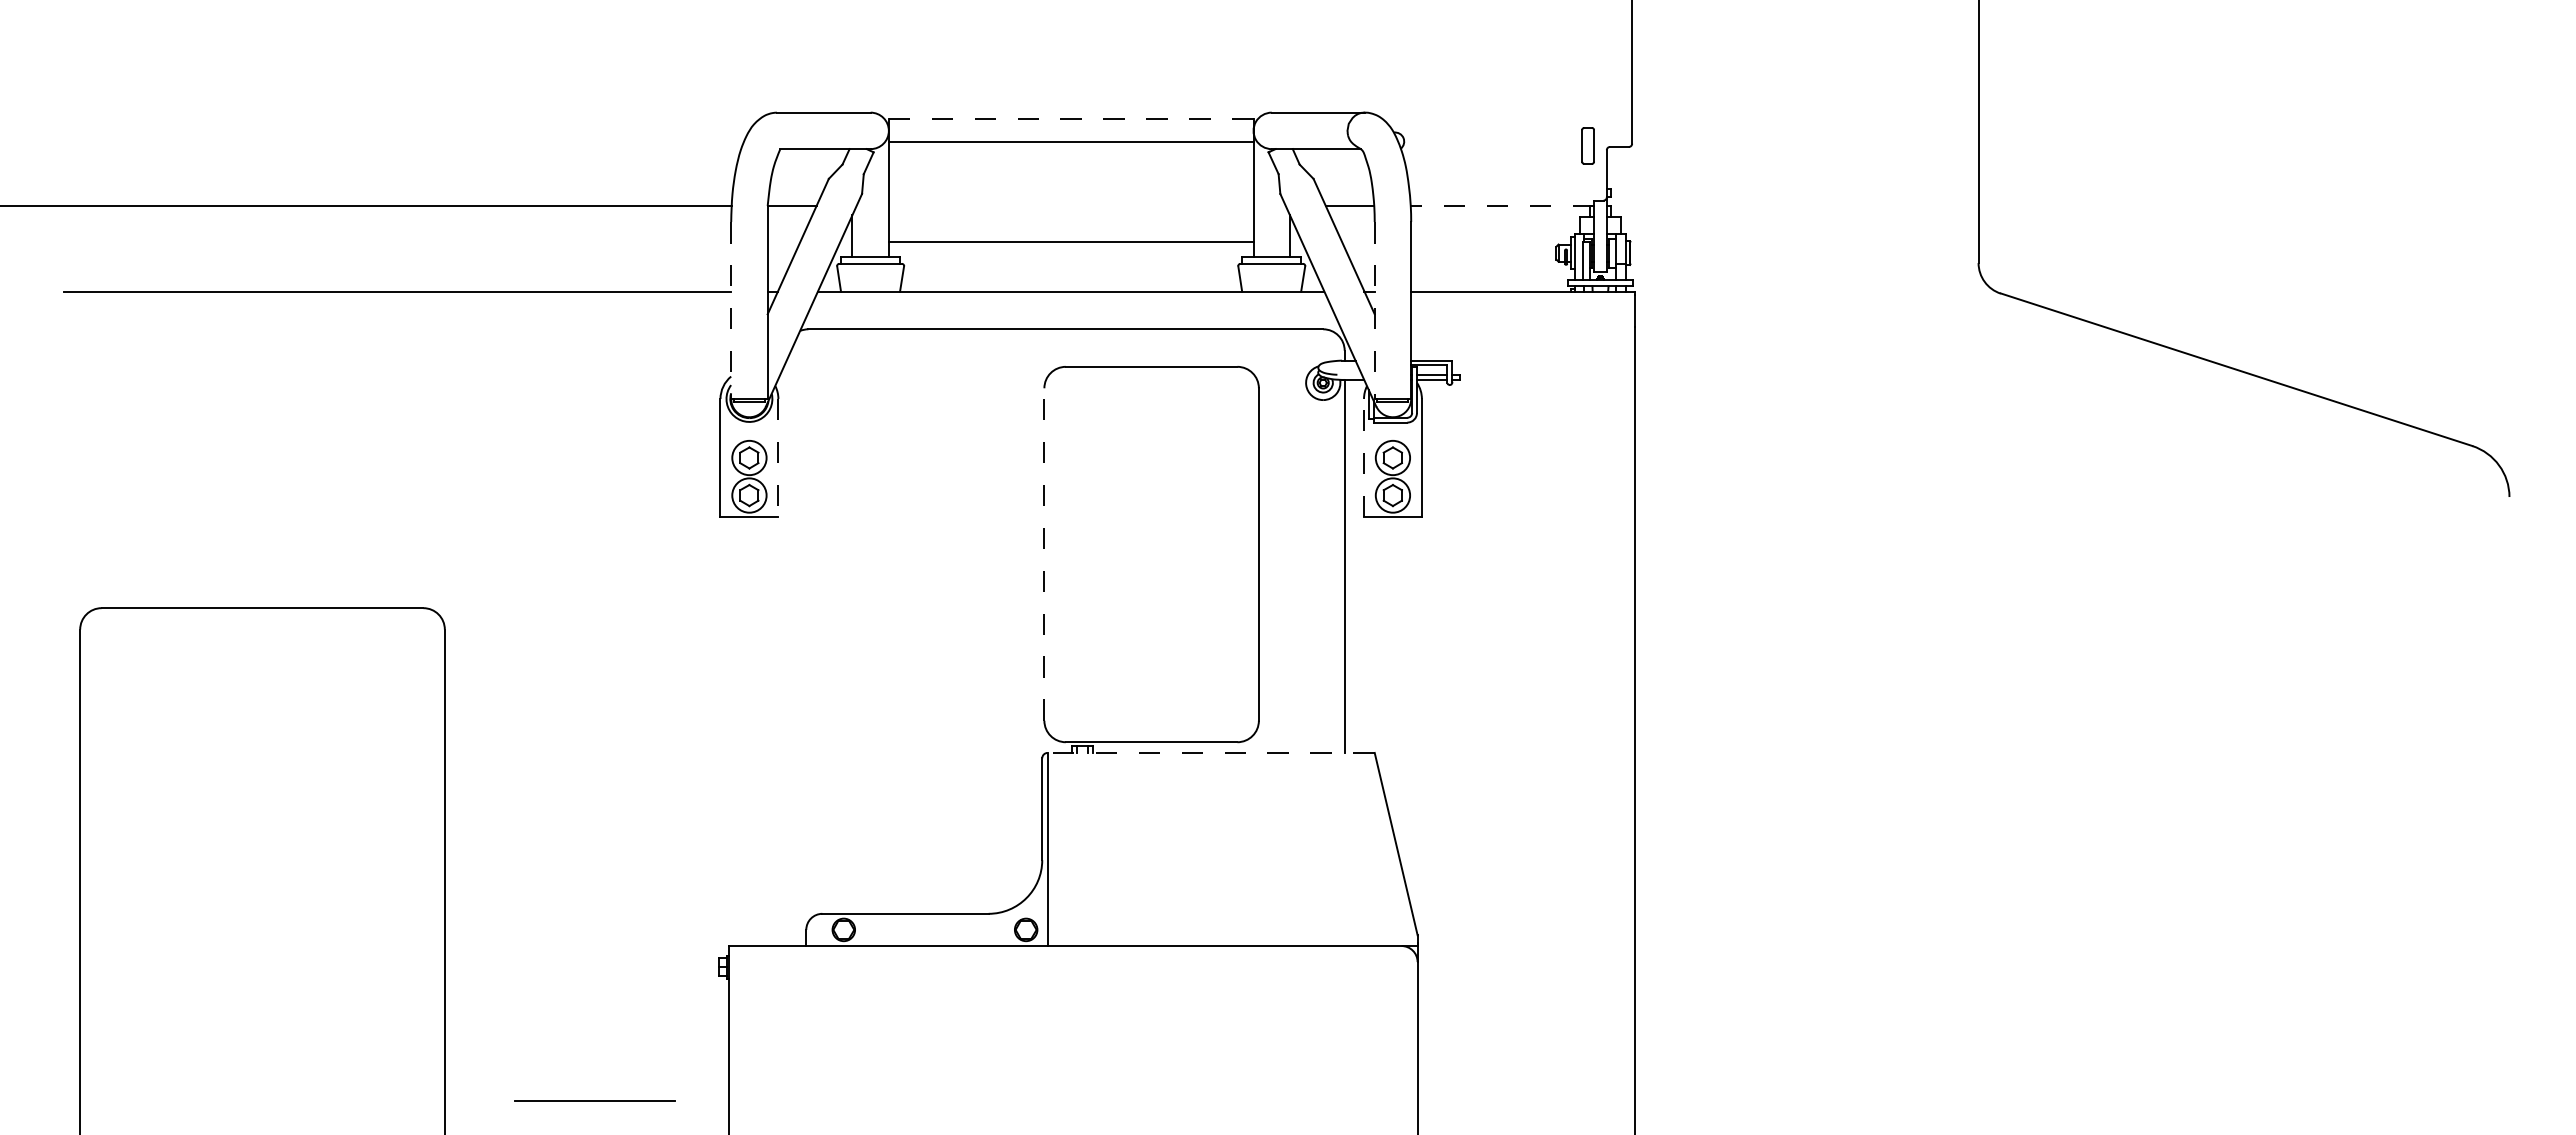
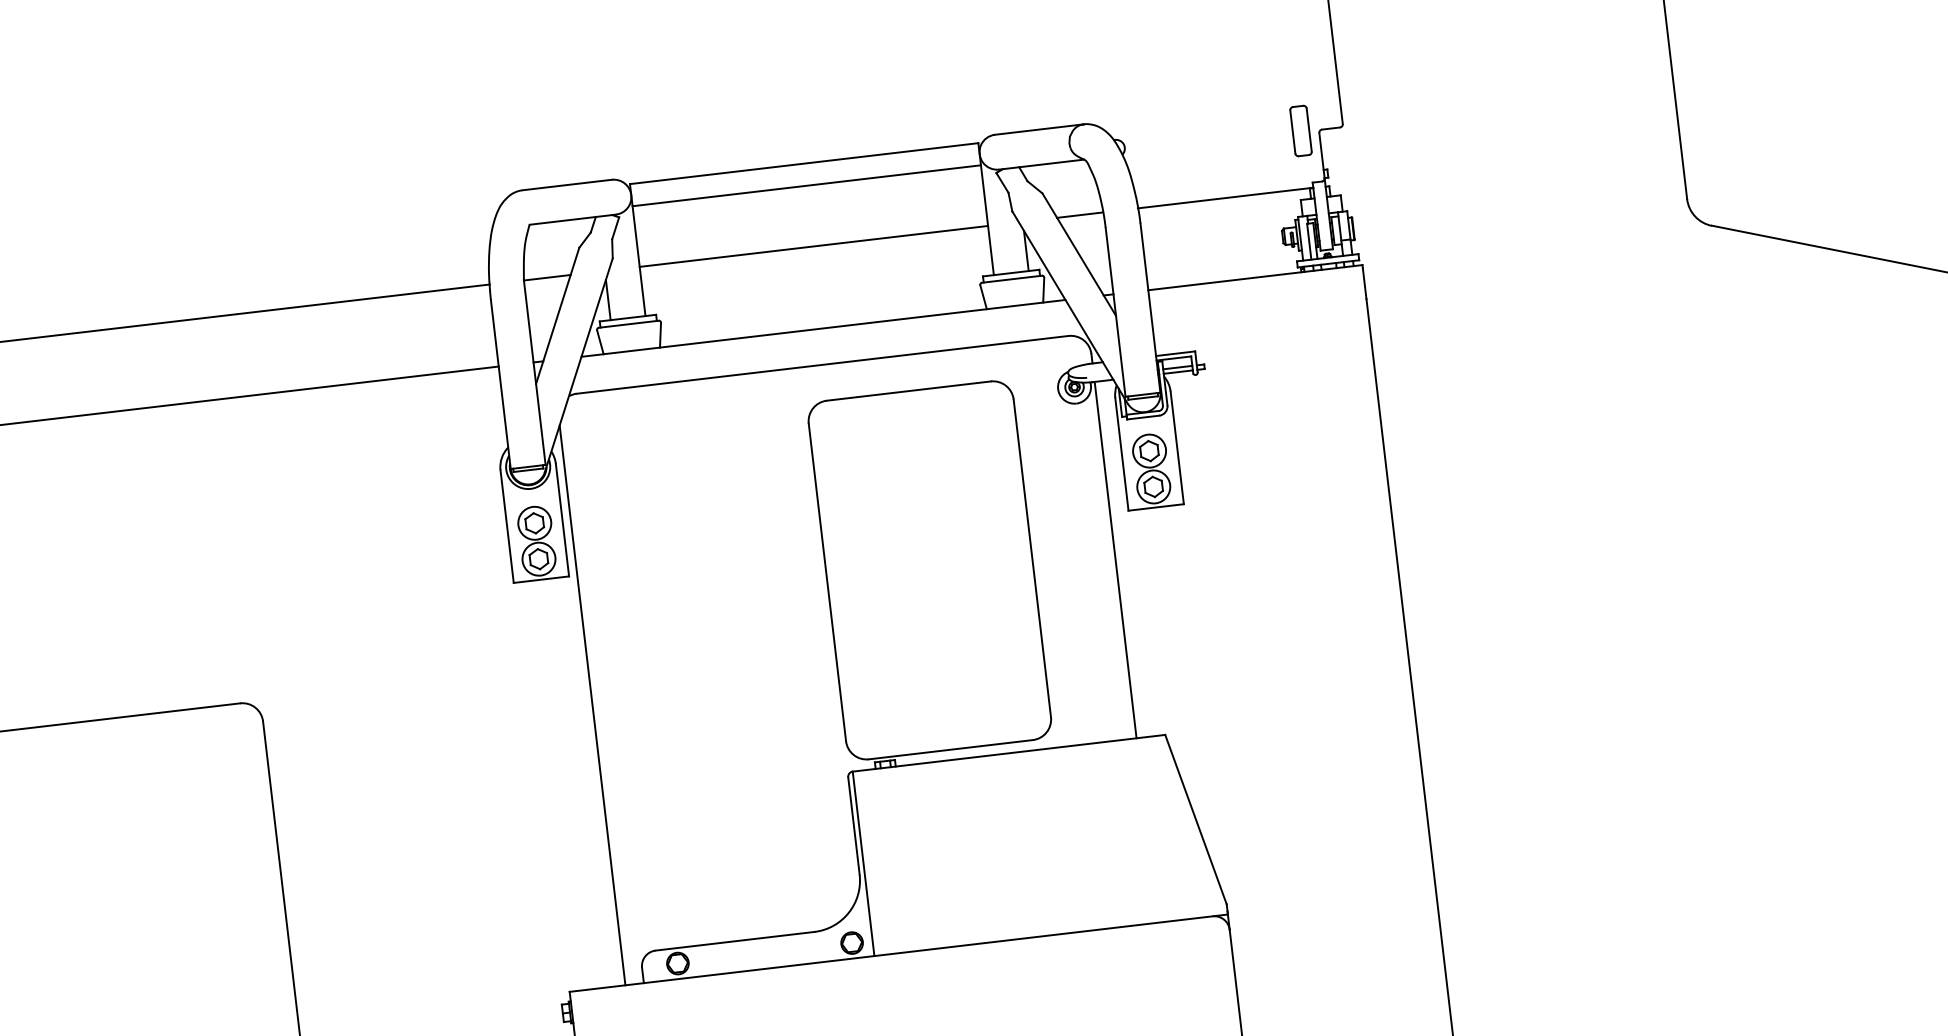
line: (1070, 119) -> (803, 163), dashed -> solid
part: (1587, 145) -> (1300, 130), size x1.43
line: (1502, 205) -> (1225, 197), dashed -> solid
line: (1070, 241) -> (813, 246), moved
line: (731, 311) -> (501, 385), dashed -> solid
line: (1374, 311) -> (1115, 313), dashed -> solid
line: (778, 458) -> (562, 520), dashed -> solid
line: (1364, 458) -> (1122, 454), dashed -> solid
line: (1044, 554) -> (827, 582), dashed -> solid
line: (786, 653) -> (592, 705), added
line: (1211, 752) -> (1009, 752), dashed -> solid

